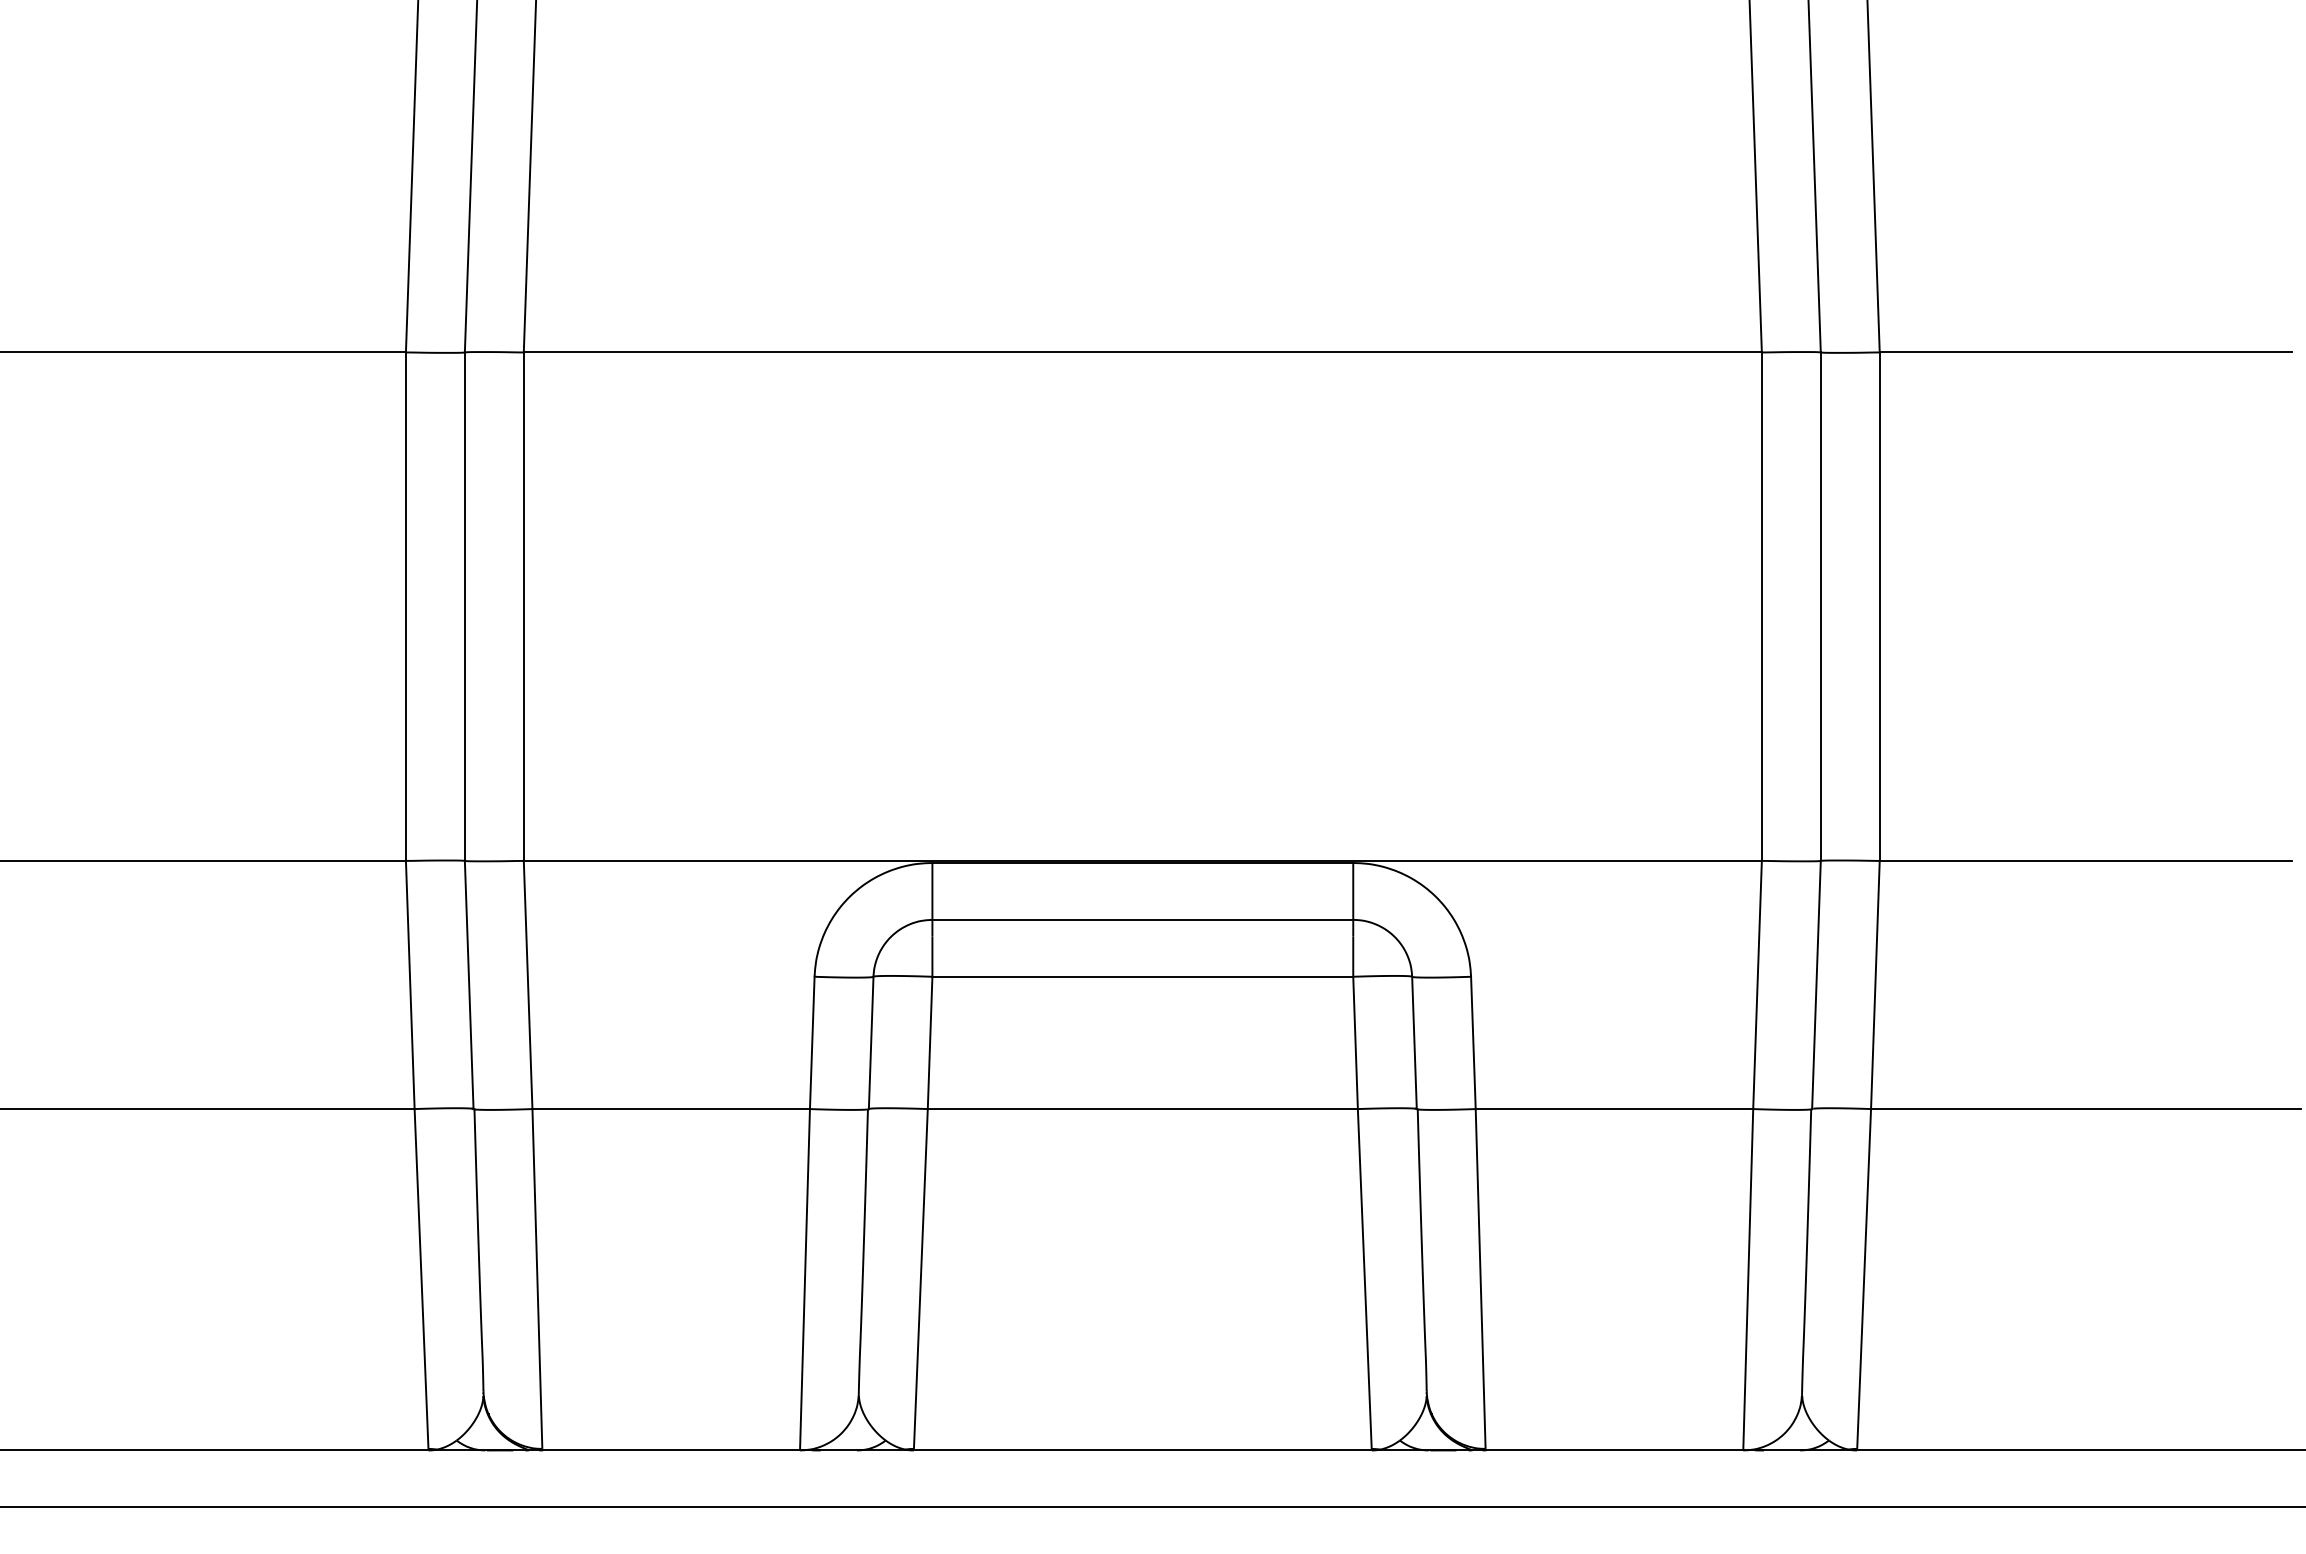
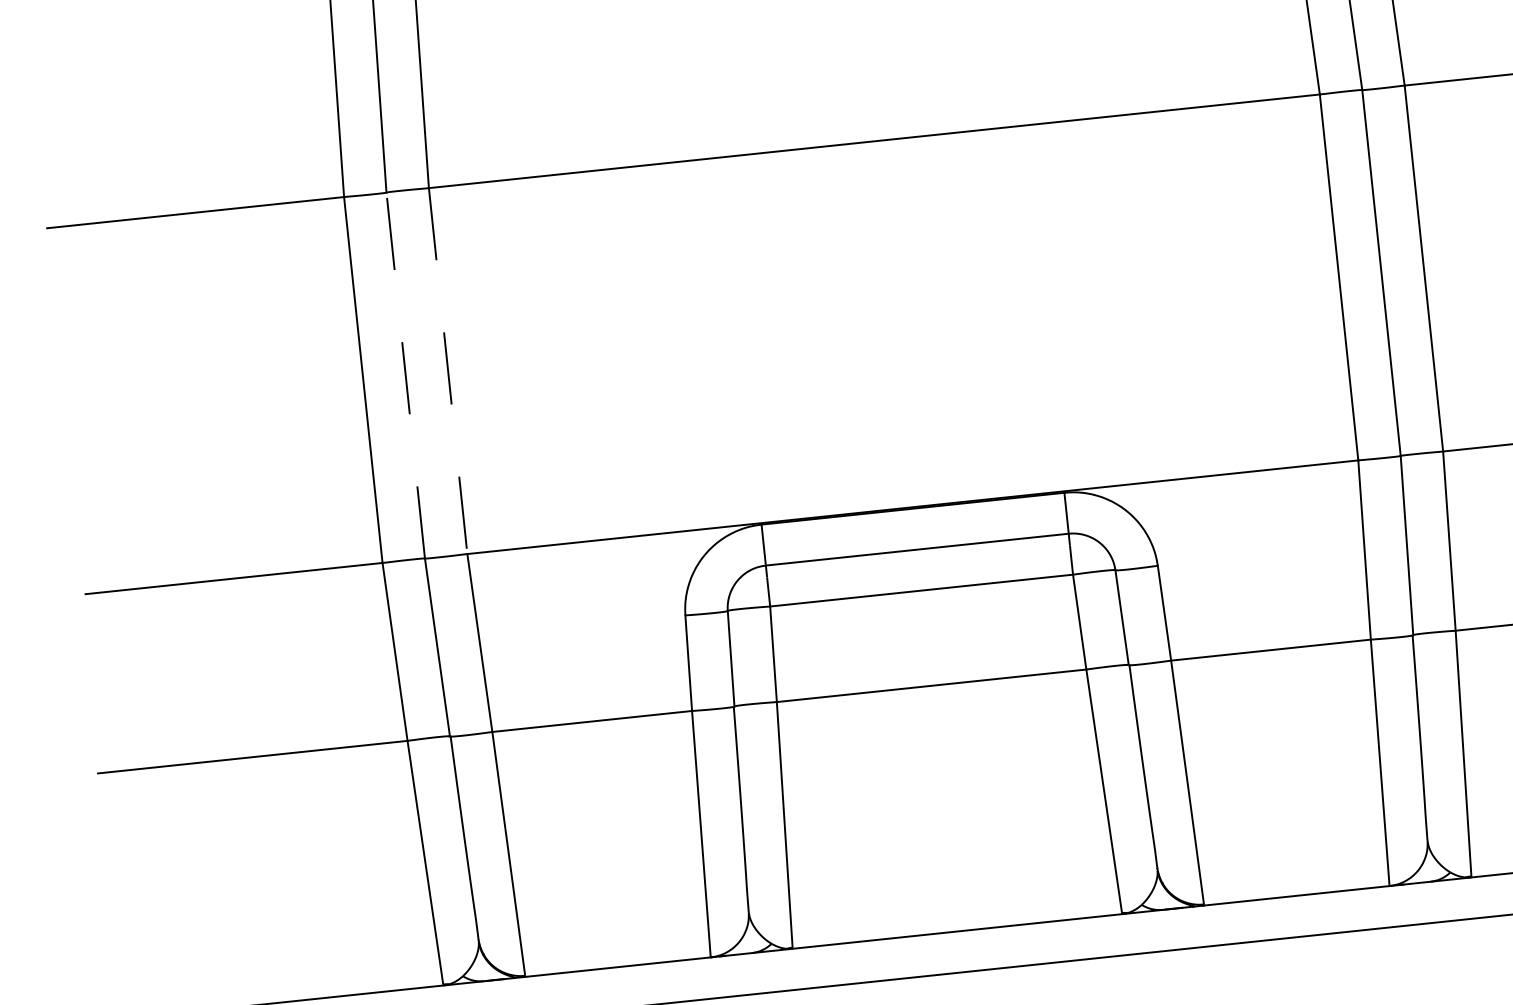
line: (464, 606) -> (405, 375), solid -> dashed
line: (523, 607) -> (447, 371), solid -> dashed

